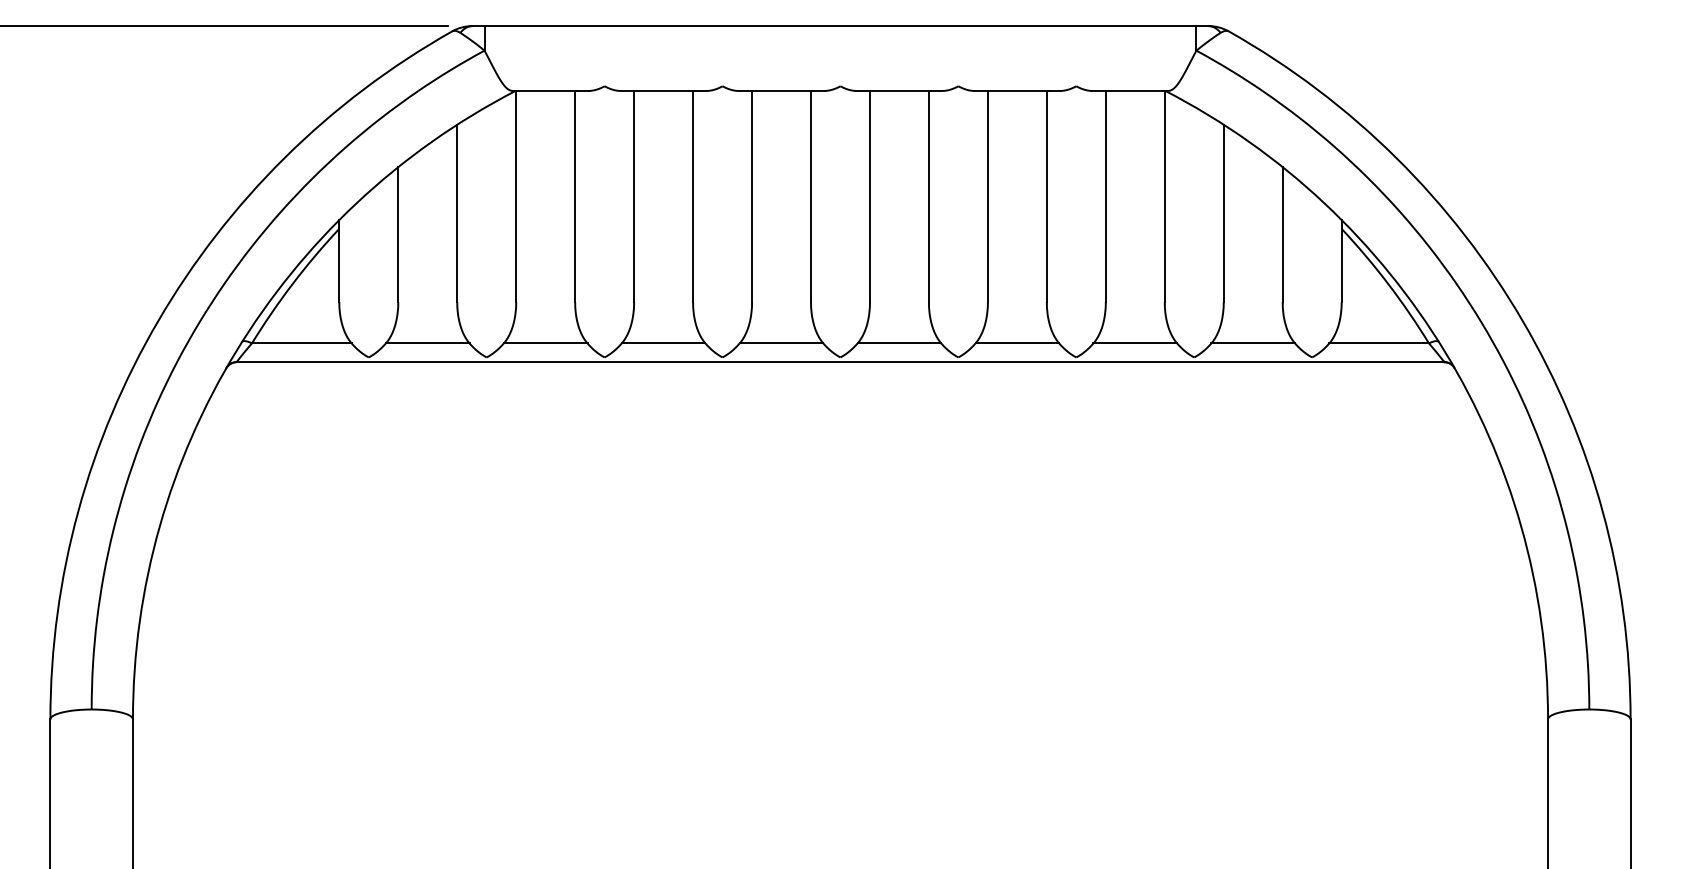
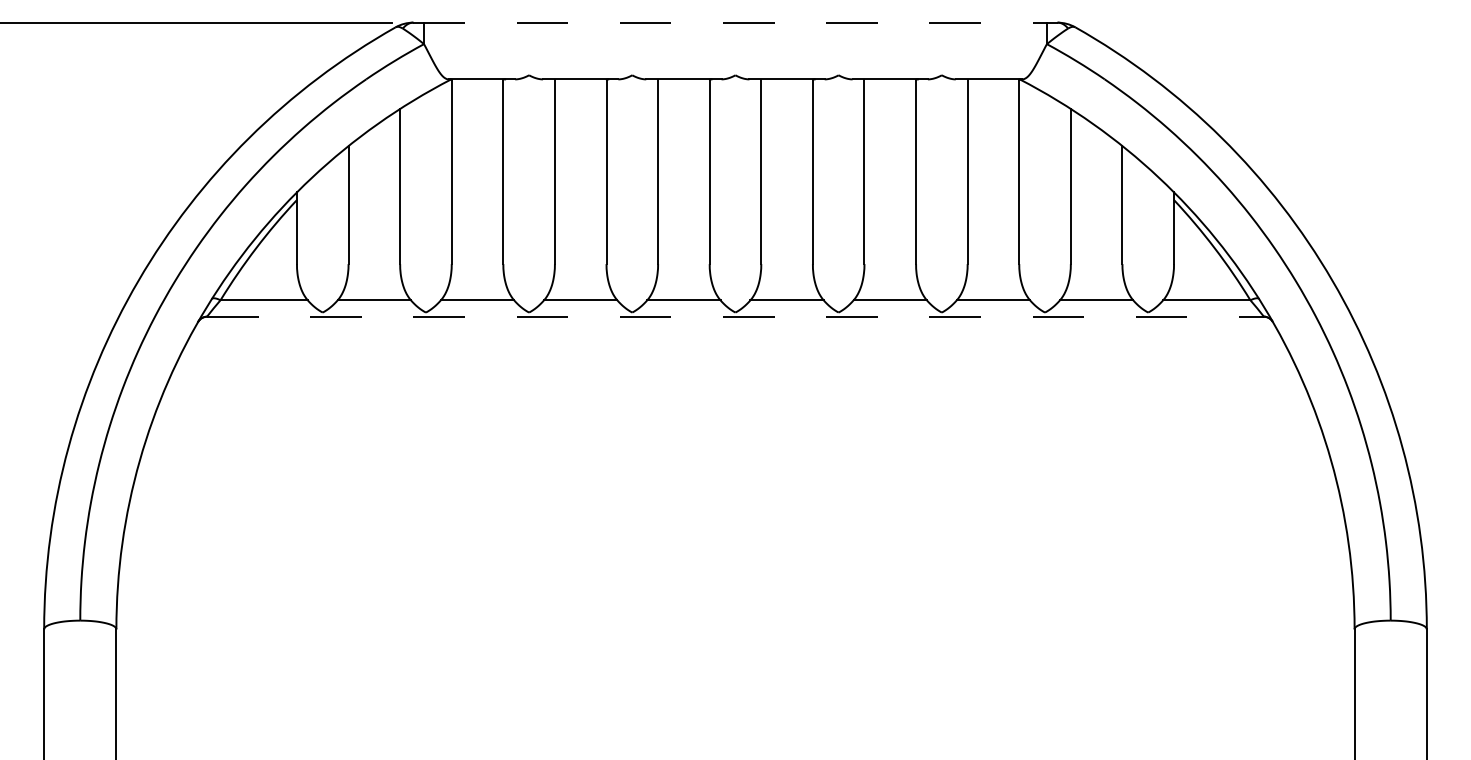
line: (840, 26) -> (735, 23), solid -> dashed
line: (840, 362) -> (735, 317), solid -> dashed

